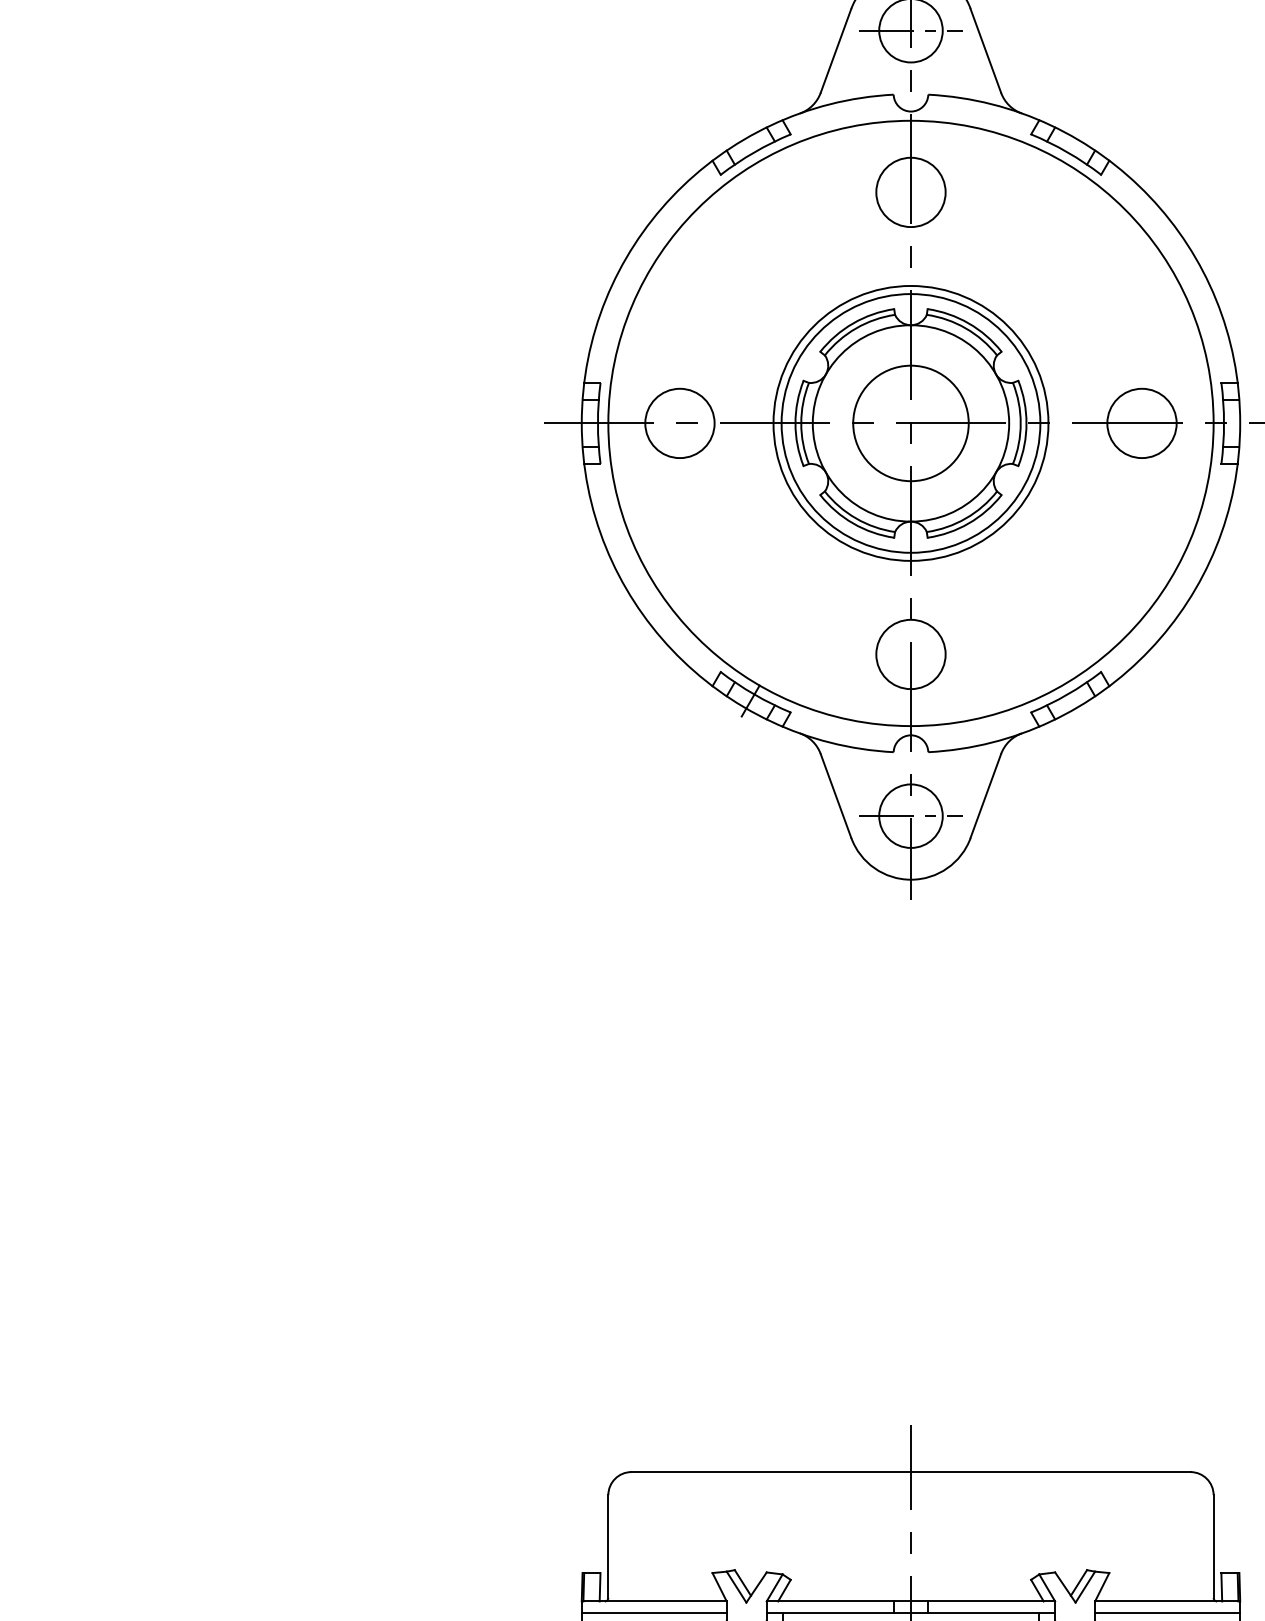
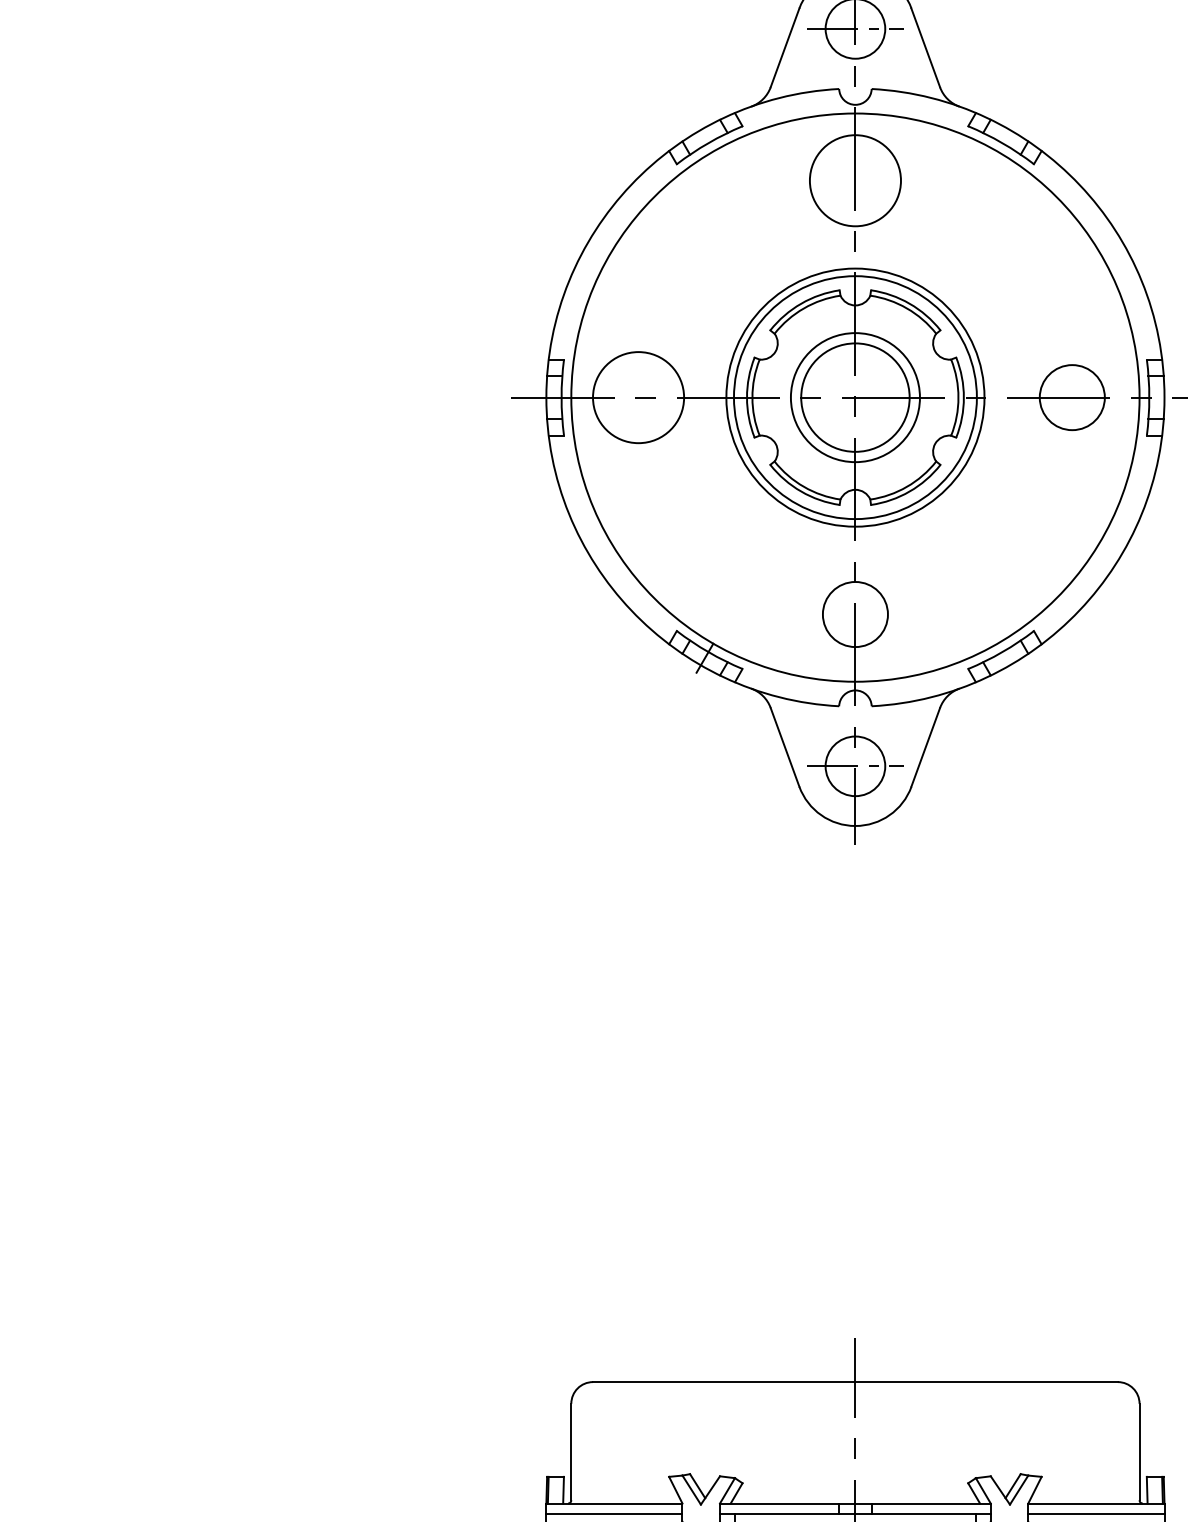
circle: (909, 192) -> (854, 180), size x1.4
circle: (679, 423) -> (638, 397), size x1.4
circle: (911, 423) -> (855, 397), size x0.7

